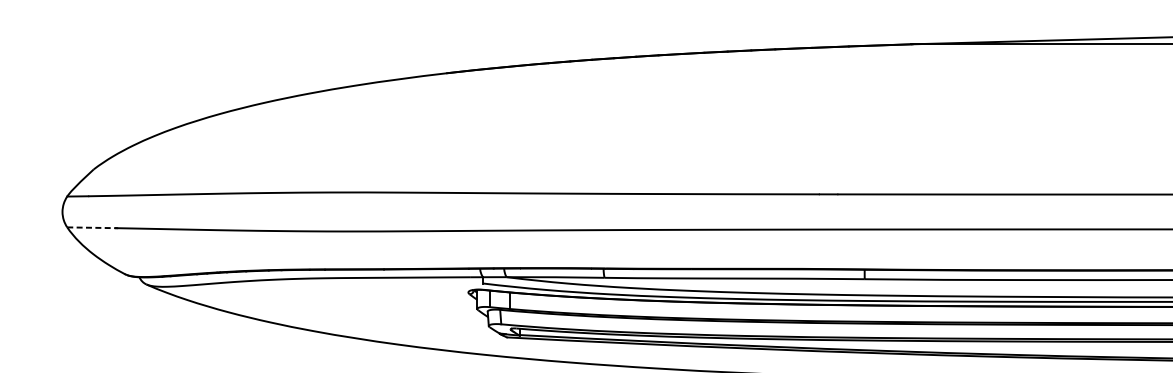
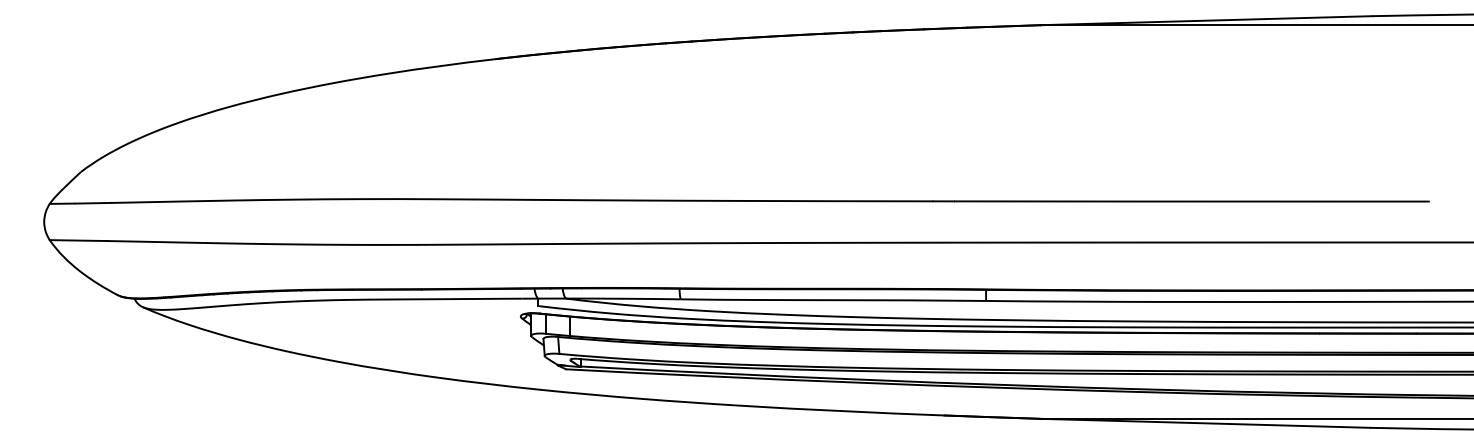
line: (91, 227) -> (78, 240), dashed -> solid

